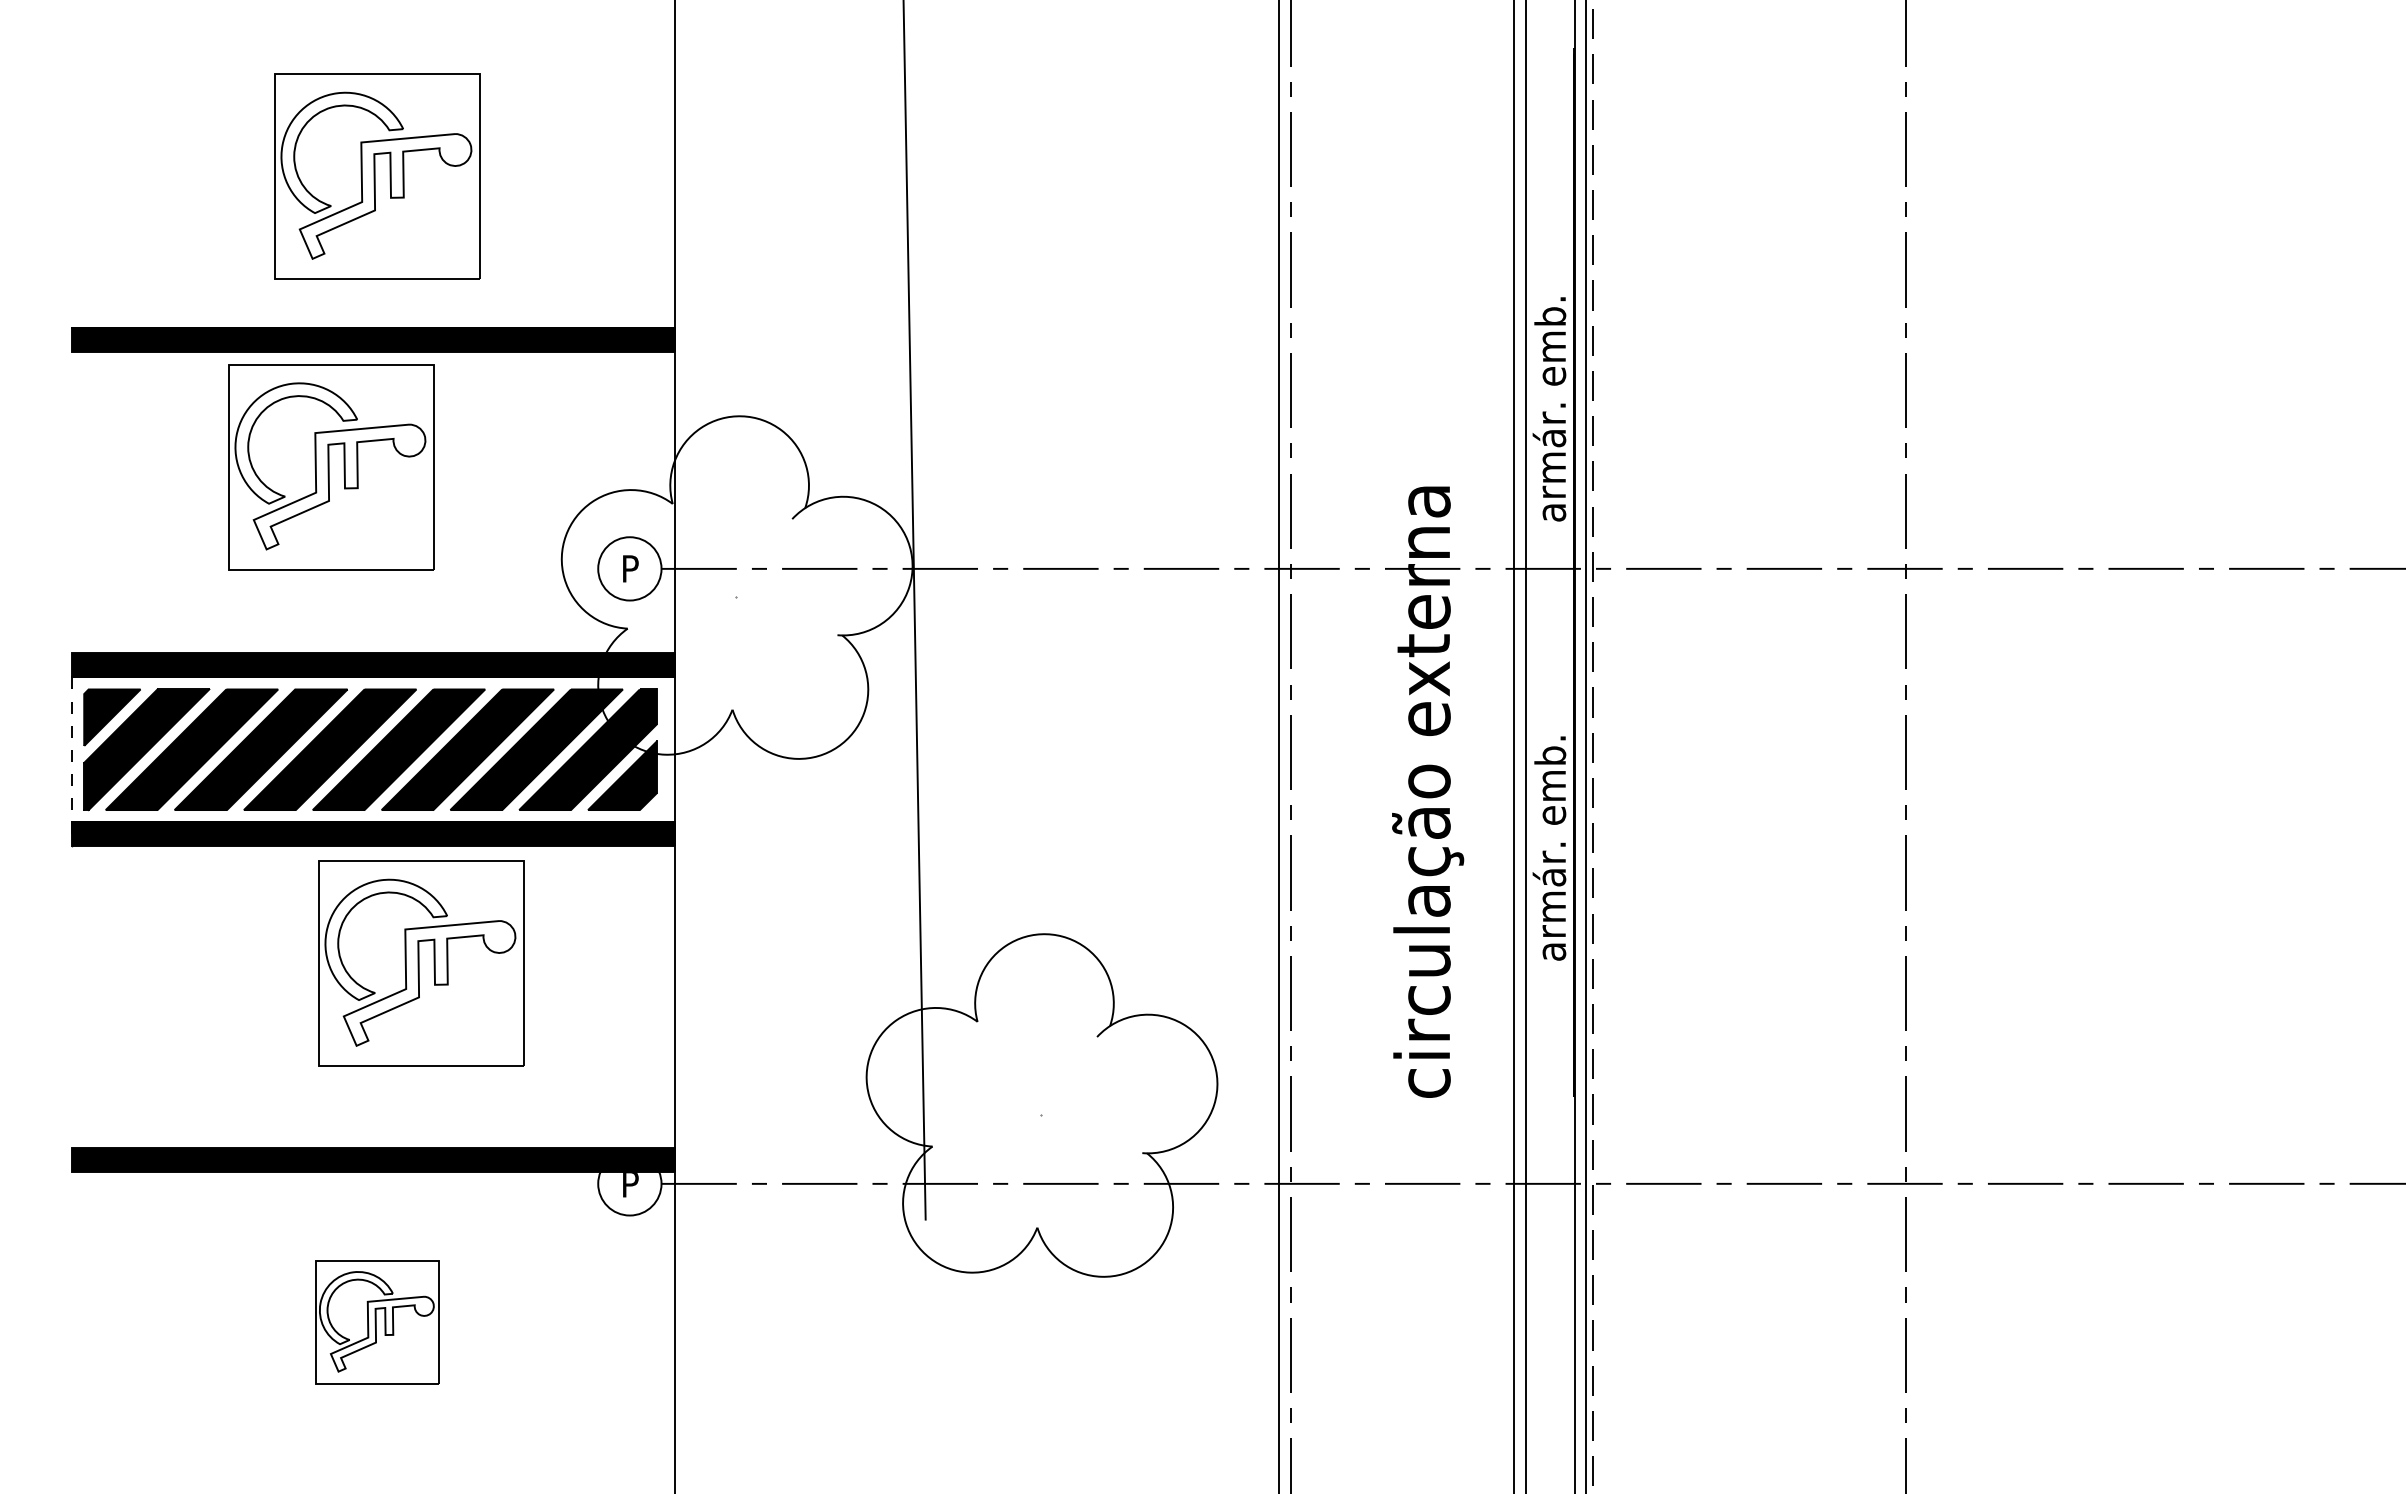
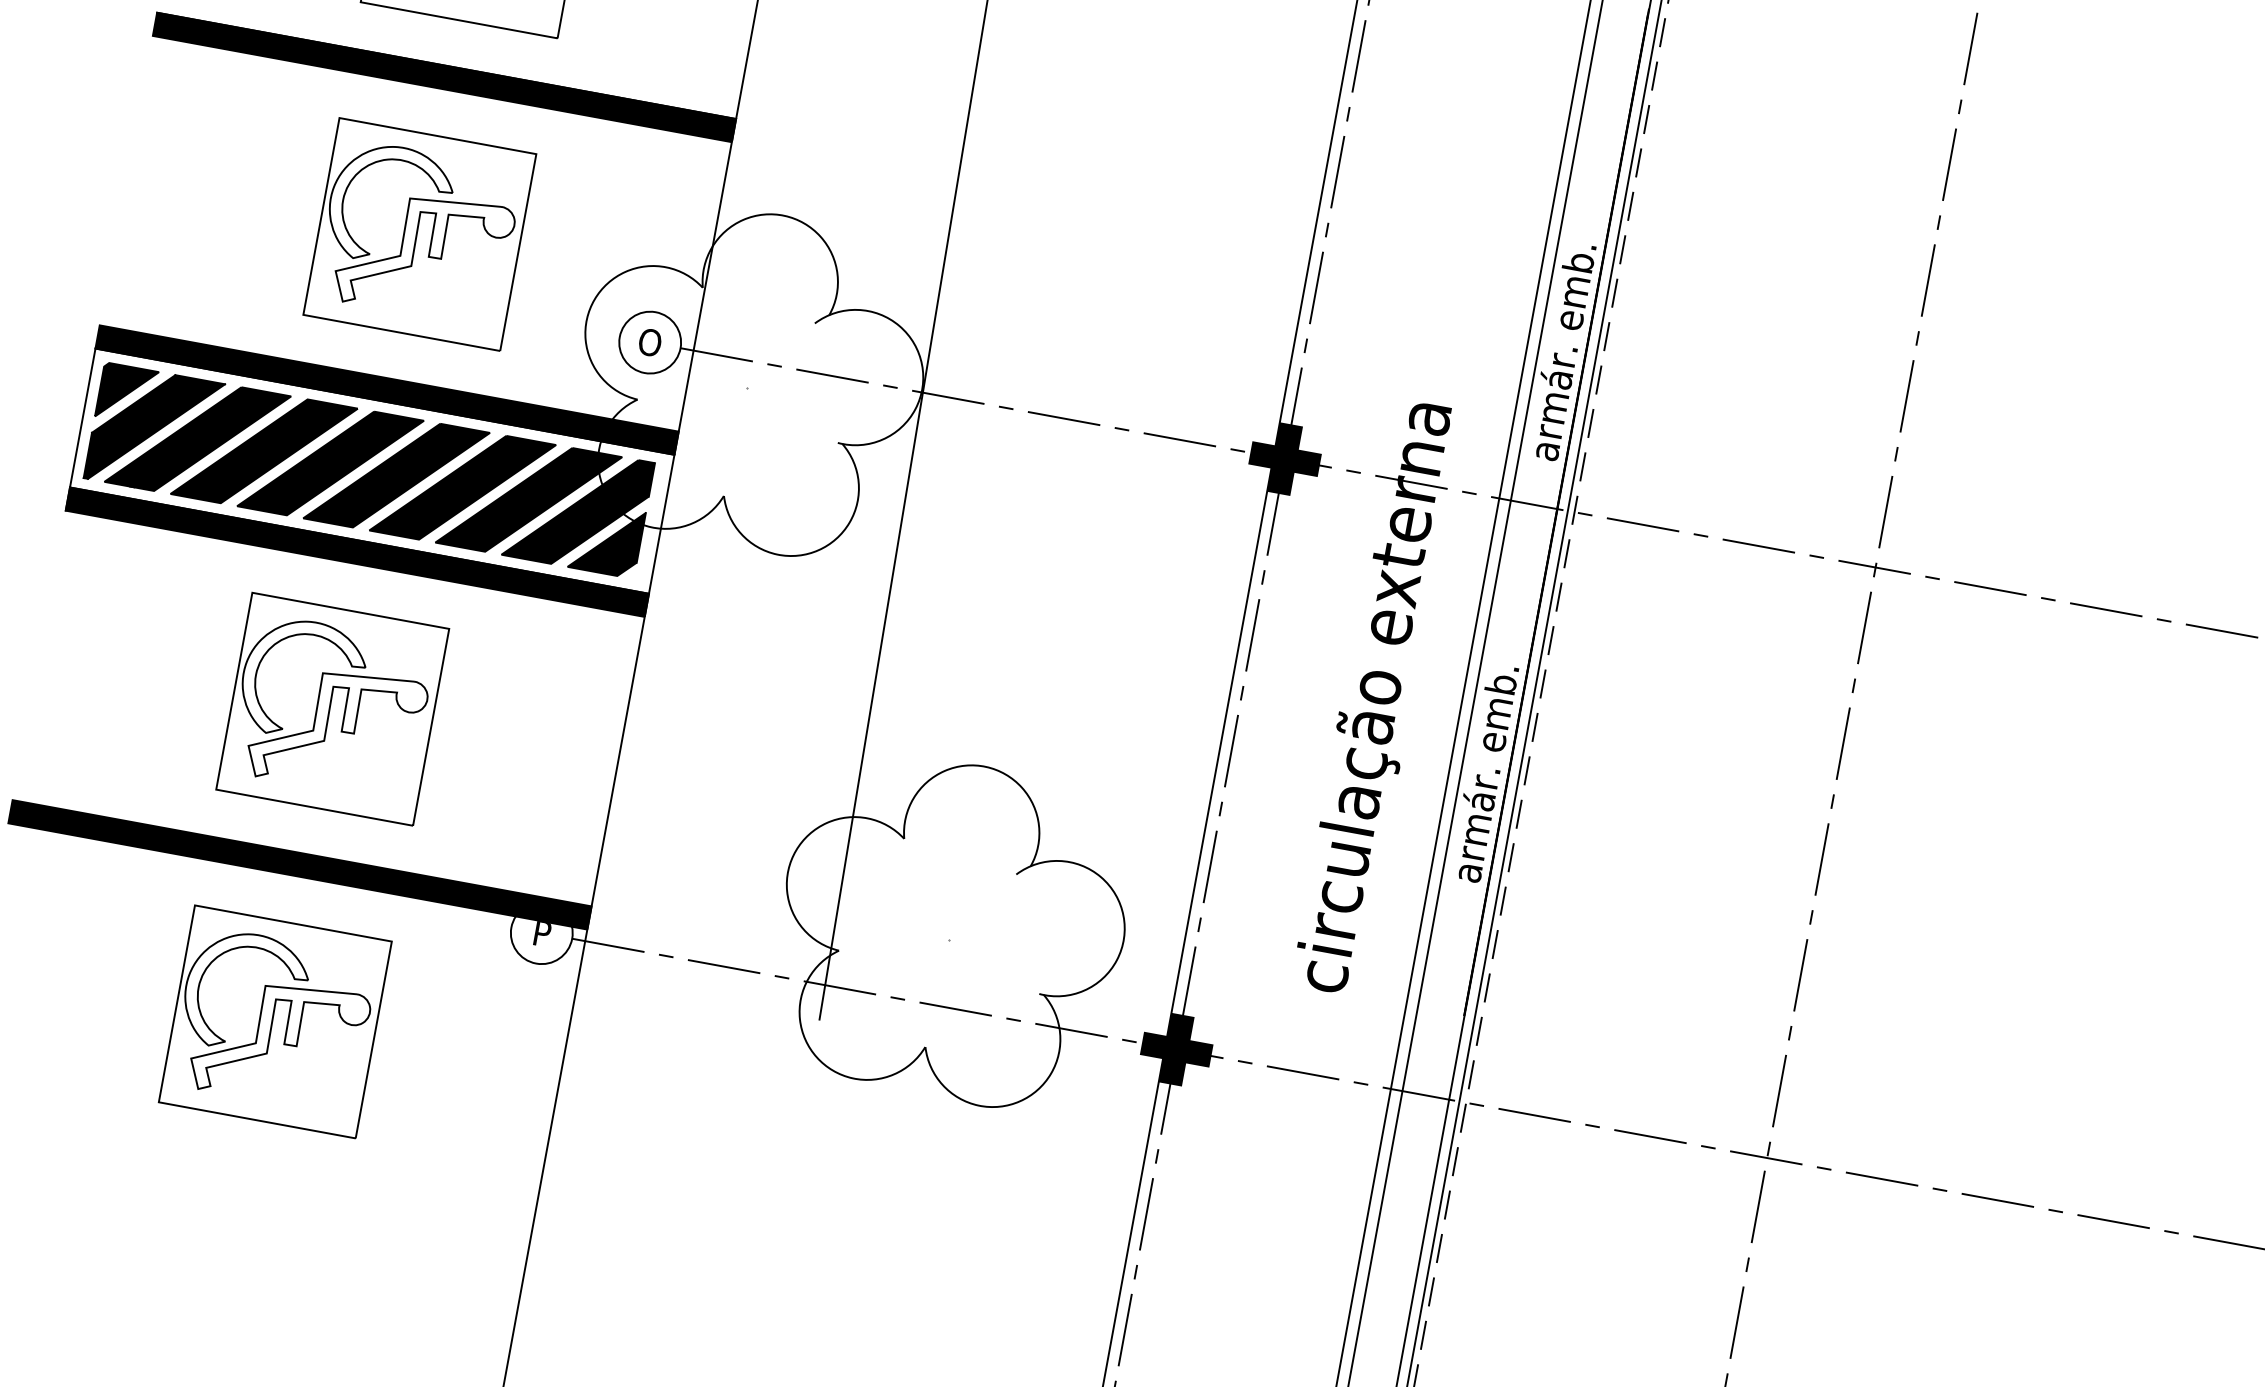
part: (331, 467) -> (419, 234), moved
text: (629, 568) -> (649, 342), P -> O
fill: (1290, 568) -> (1284, 458), added
line: (72, 762) -> (80, 430), dashed -> solid
part: (421, 963) -> (332, 708), moved
fill: (1290, 1183) -> (1176, 1049), added
part: (377, 1322) -> (275, 1021), size x1.67

